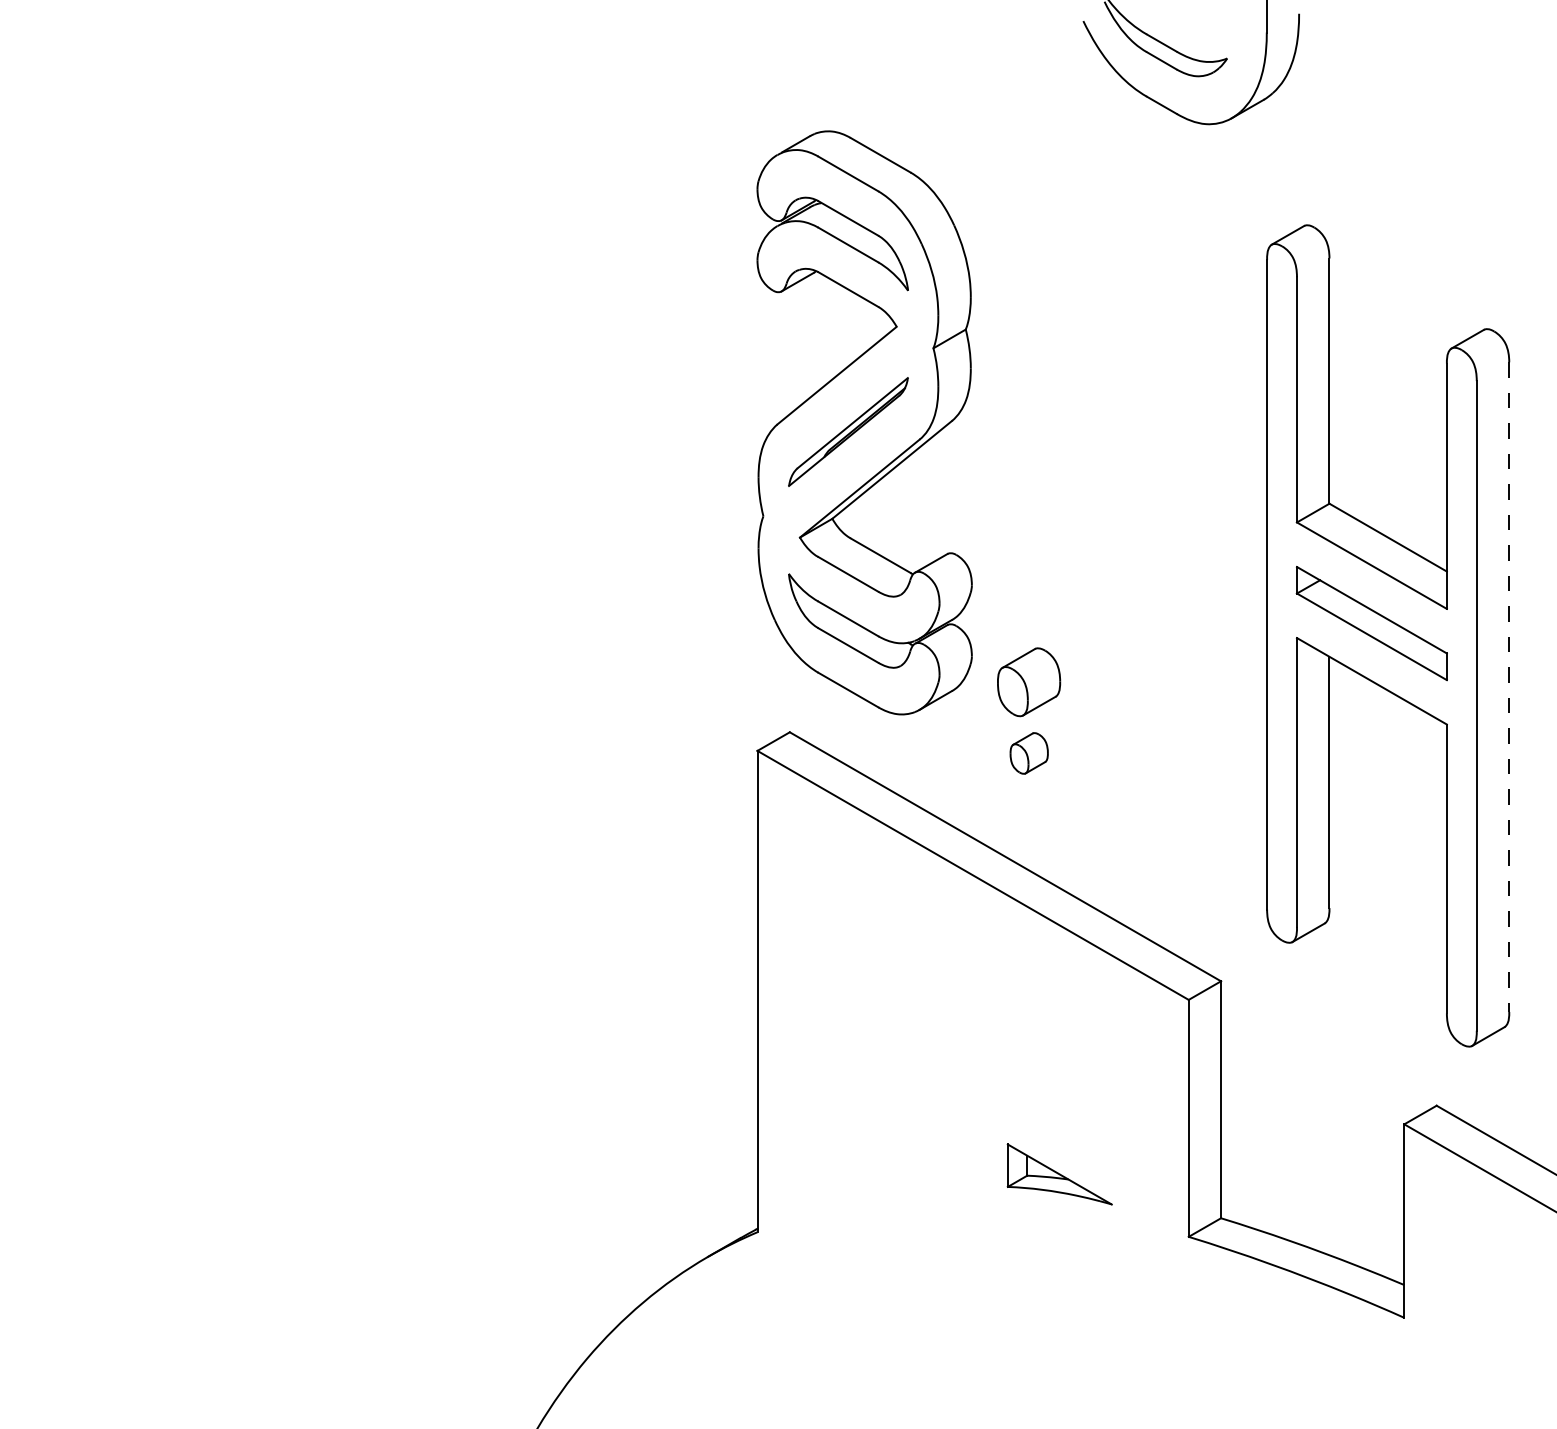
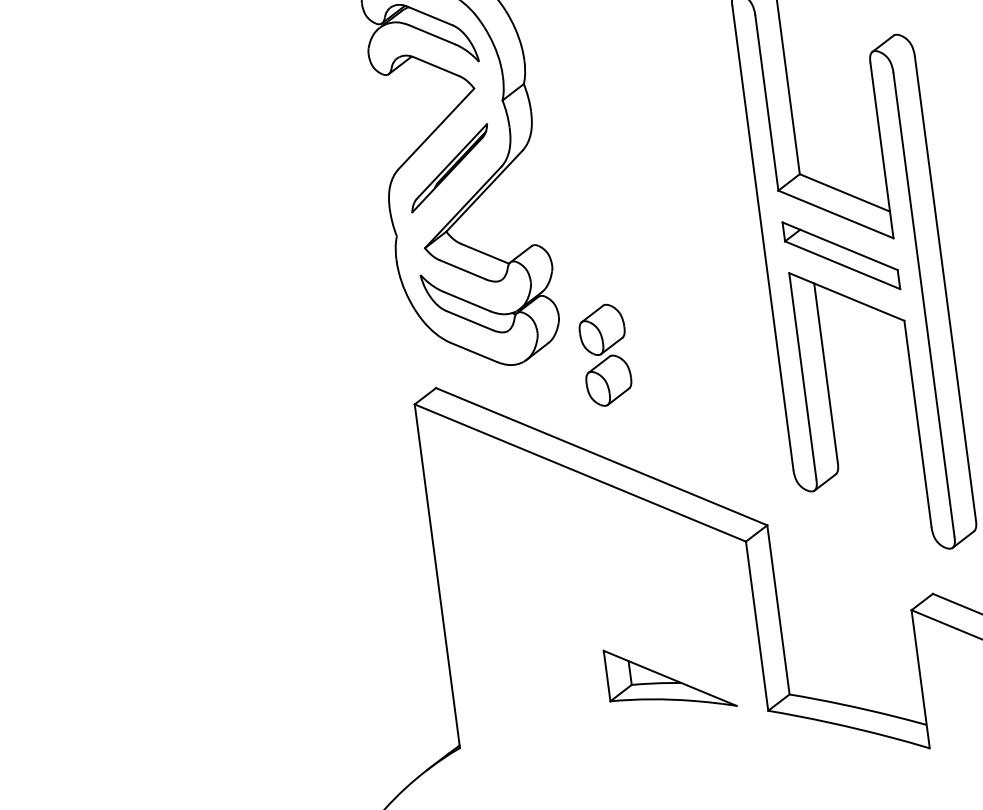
line: (1509, 687) -> (945, 288), dashed -> solid
part: (1029, 753) -> (609, 380), size x1.67
part: (1059, 1174) -> (670, 678), size x1.67

